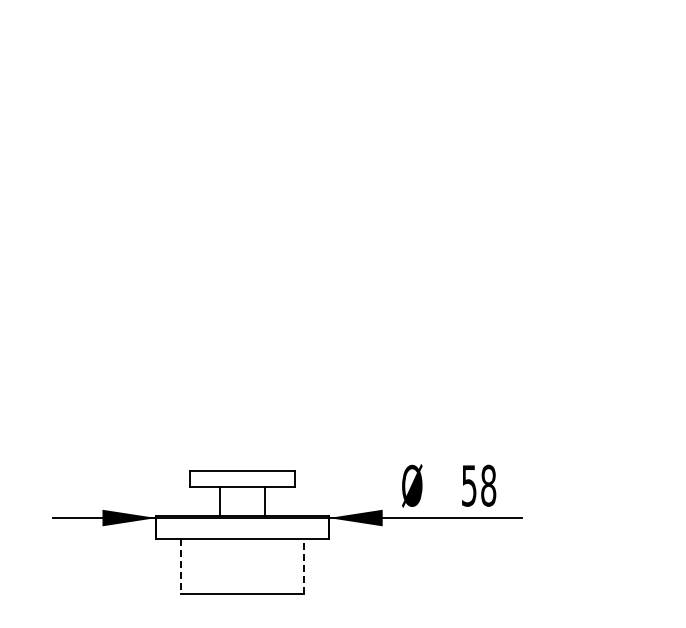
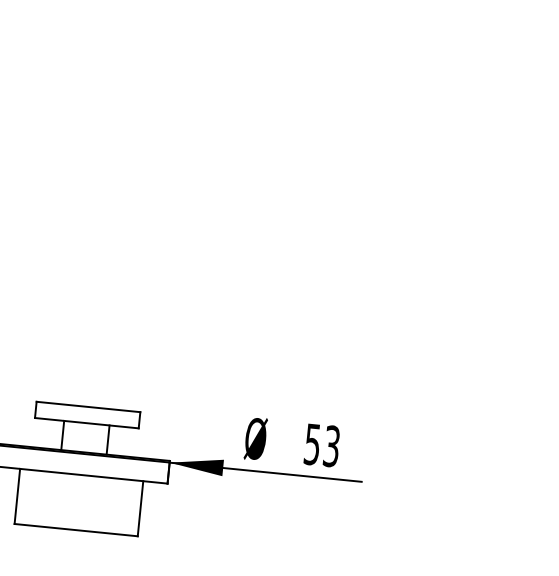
text: (488, 485) -> (331, 446), 58 -> 53
line: (180, 566) -> (17, 496), dashed -> solid
line: (304, 566) -> (140, 508), dashed -> solid

